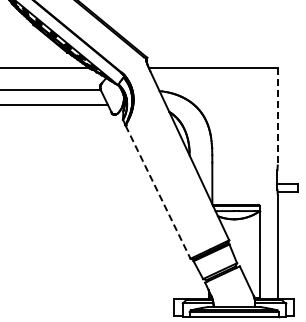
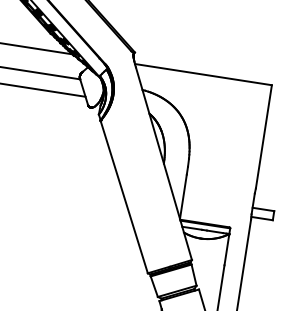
line: (277, 116) -> (263, 136), dashed -> solid
line: (158, 192) -> (124, 197), dashed -> solid

